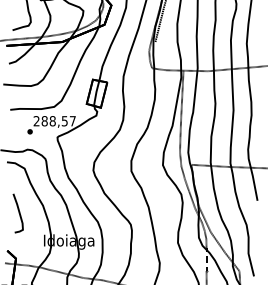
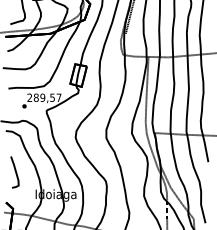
text: (52, 121) -> (42, 98), 288,57 -> 289,57

